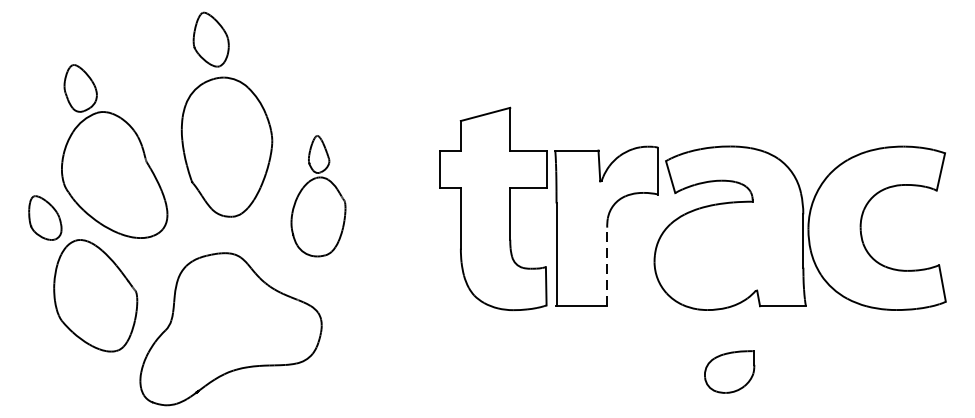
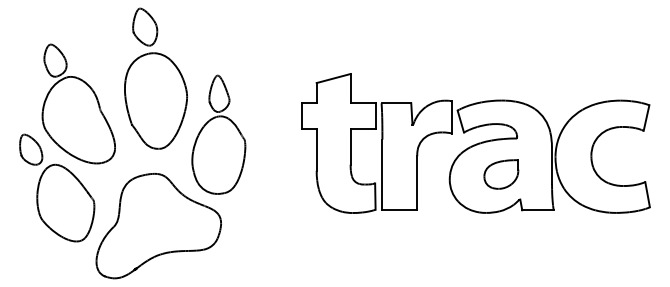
part: (317, 195) -> (218, 134), size x1.43
line: (607, 265) -> (417, 182), dashed -> solid
part: (729, 372) -> (501, 174), moved

